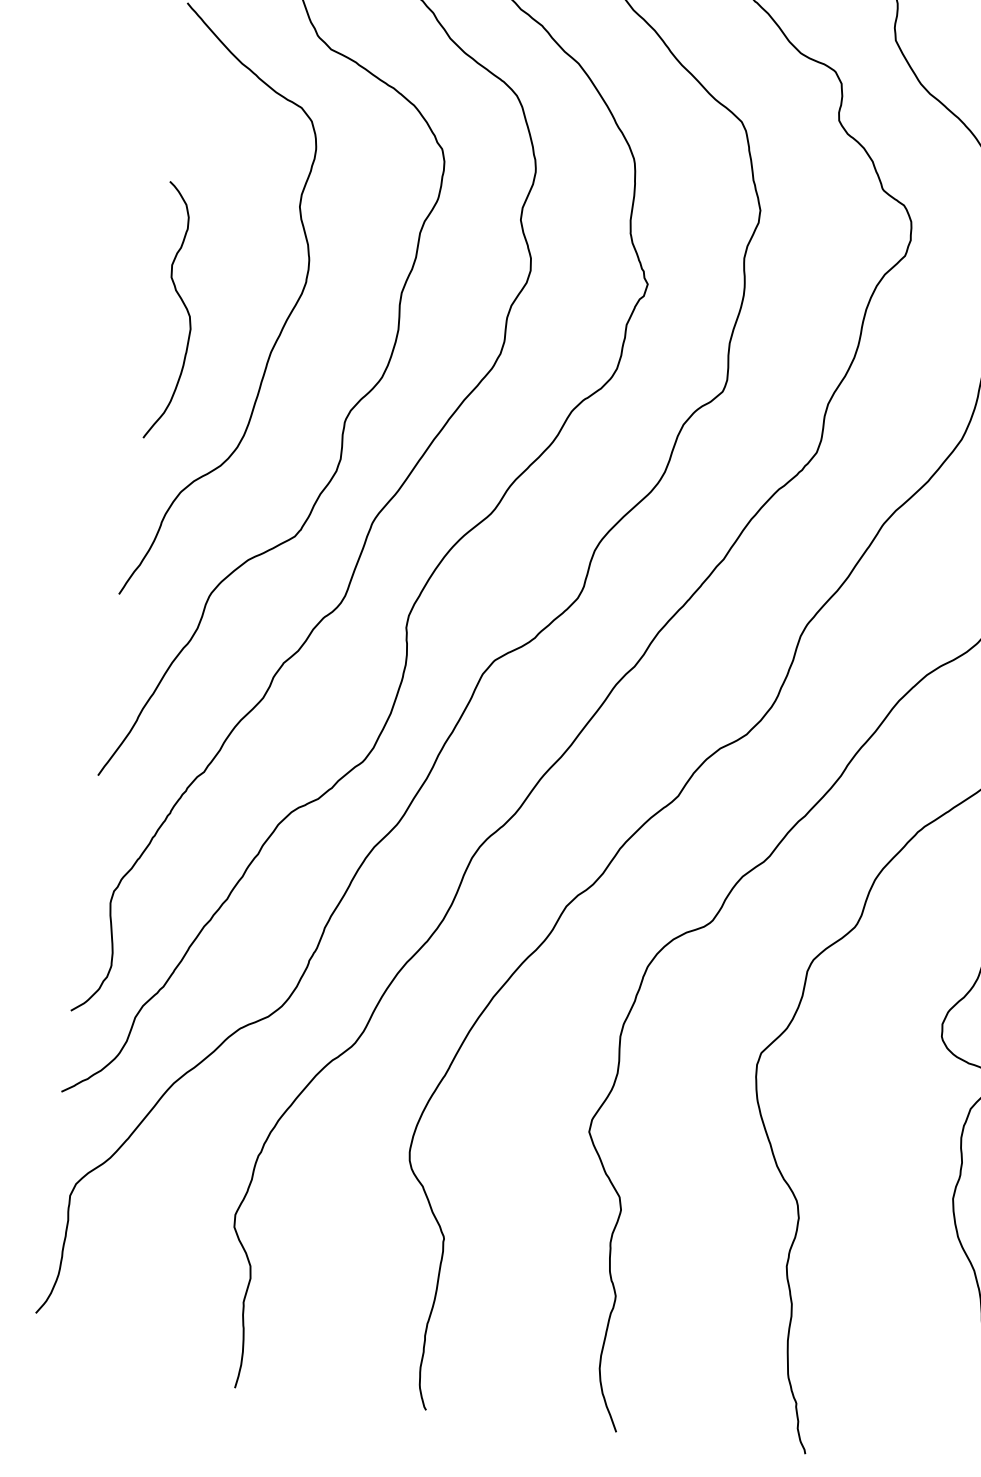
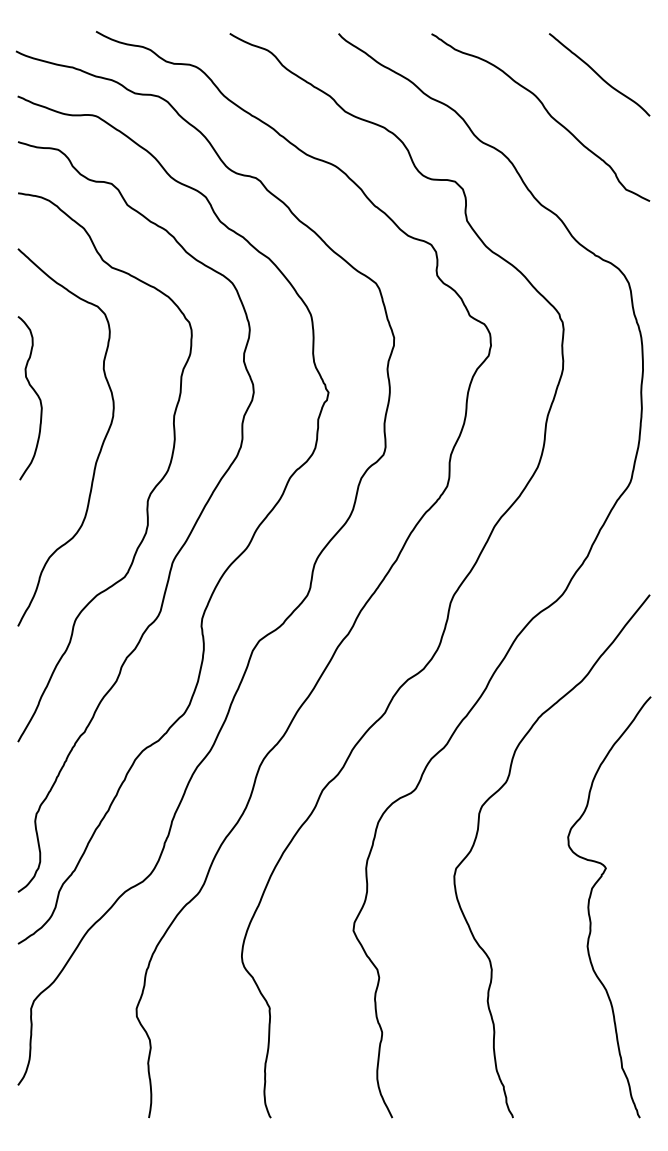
curve: (184, 308) -> (36, 395), moved

